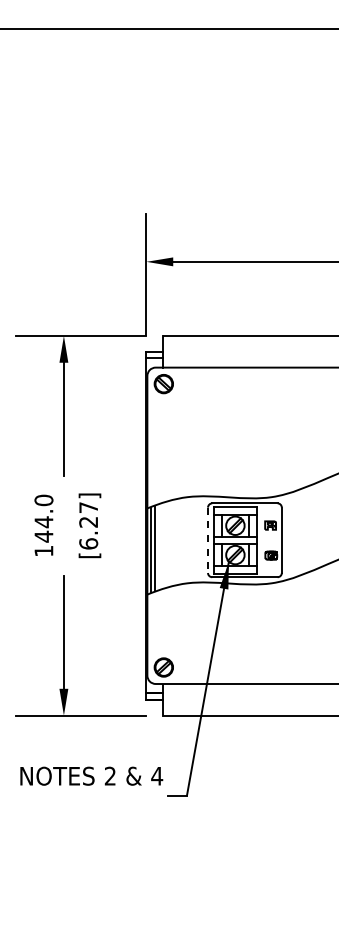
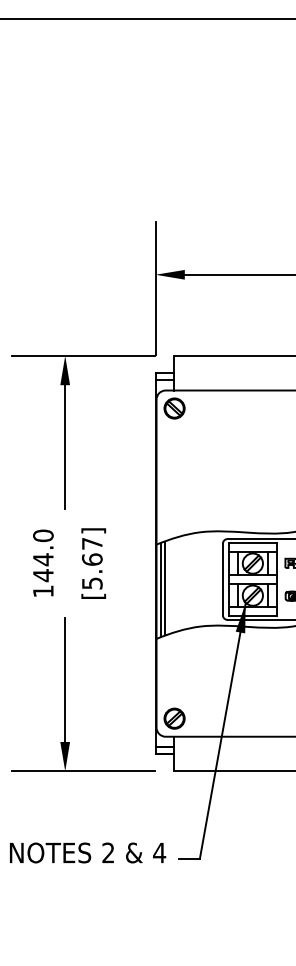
text: (88, 532) -> (92, 570), [6.27] -> [5.67]
line: (208, 540) -> (223, 579), dashed -> solid
text: (91, 775) -> (87, 852), moved

